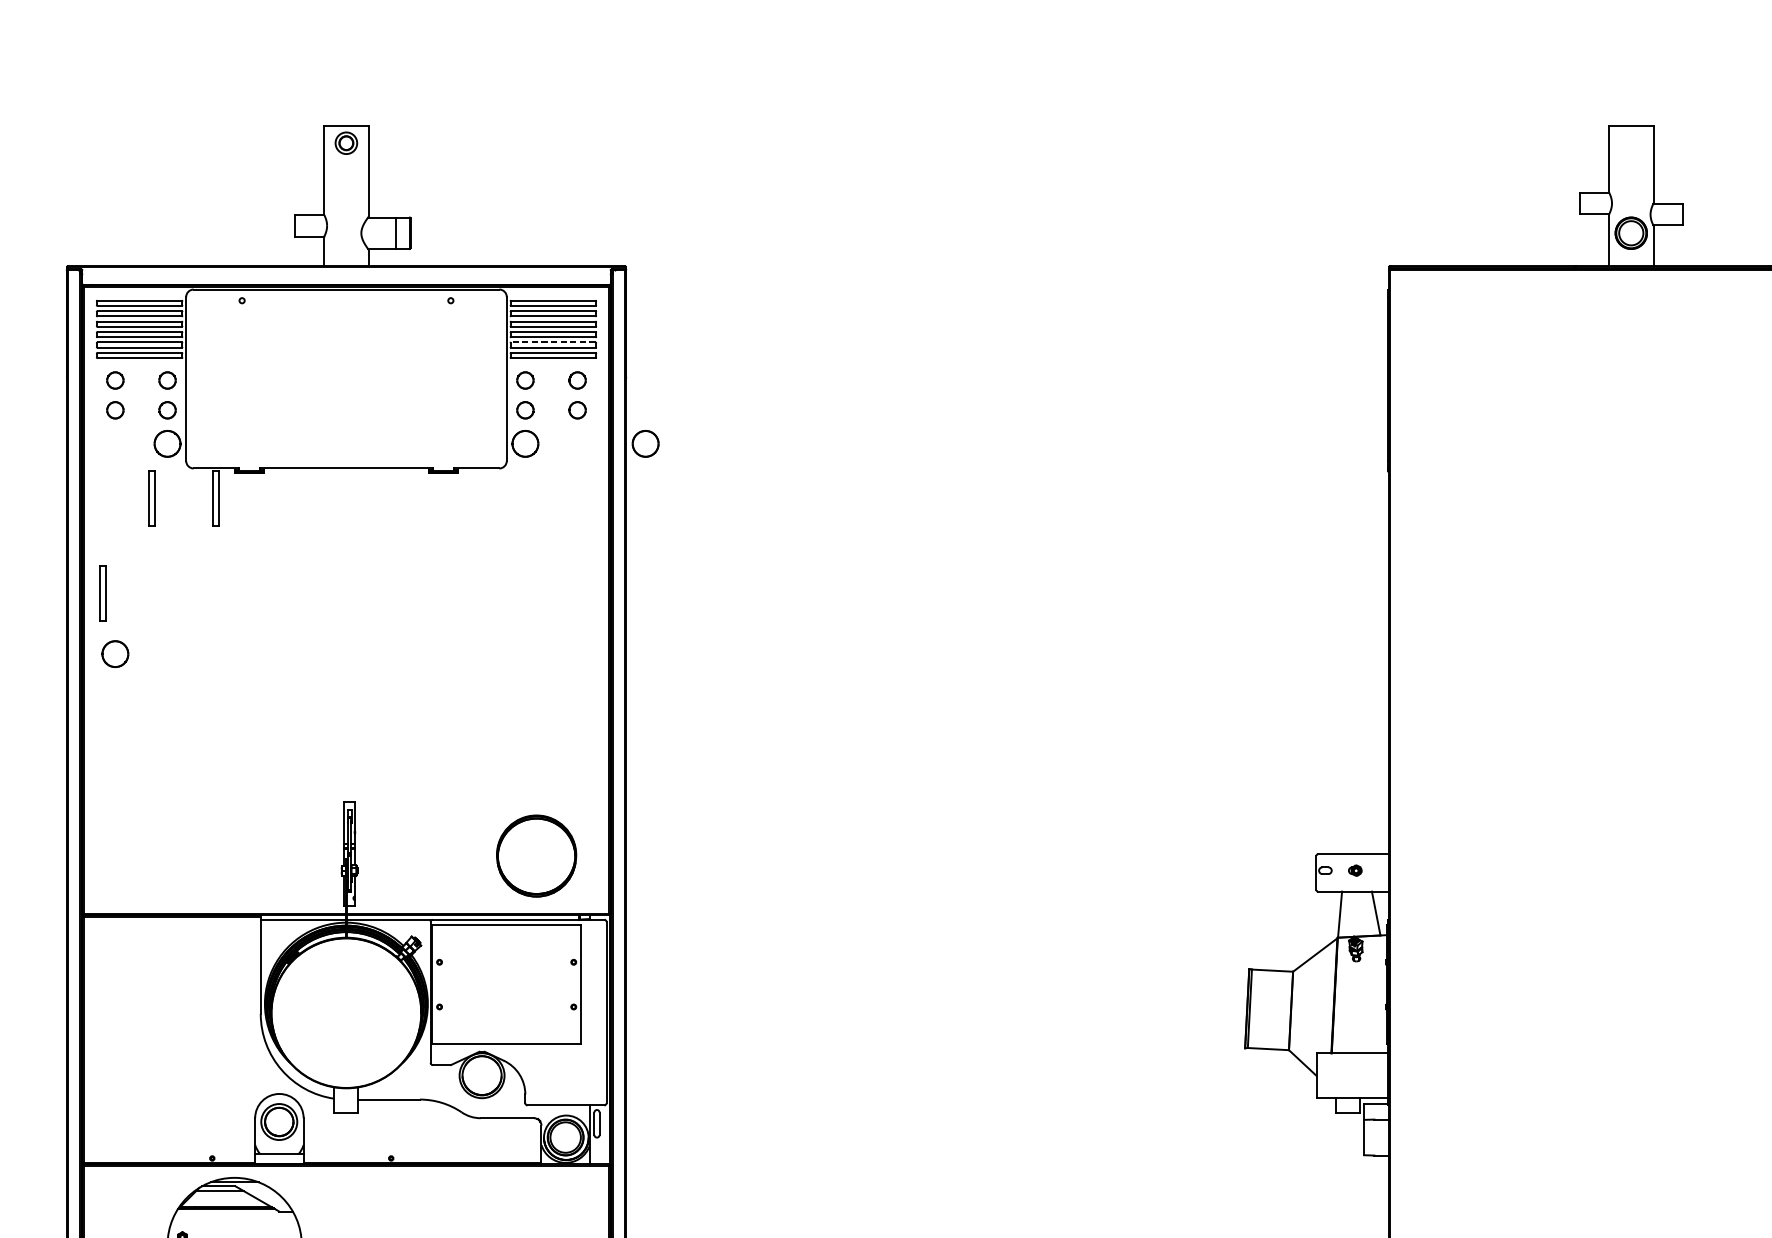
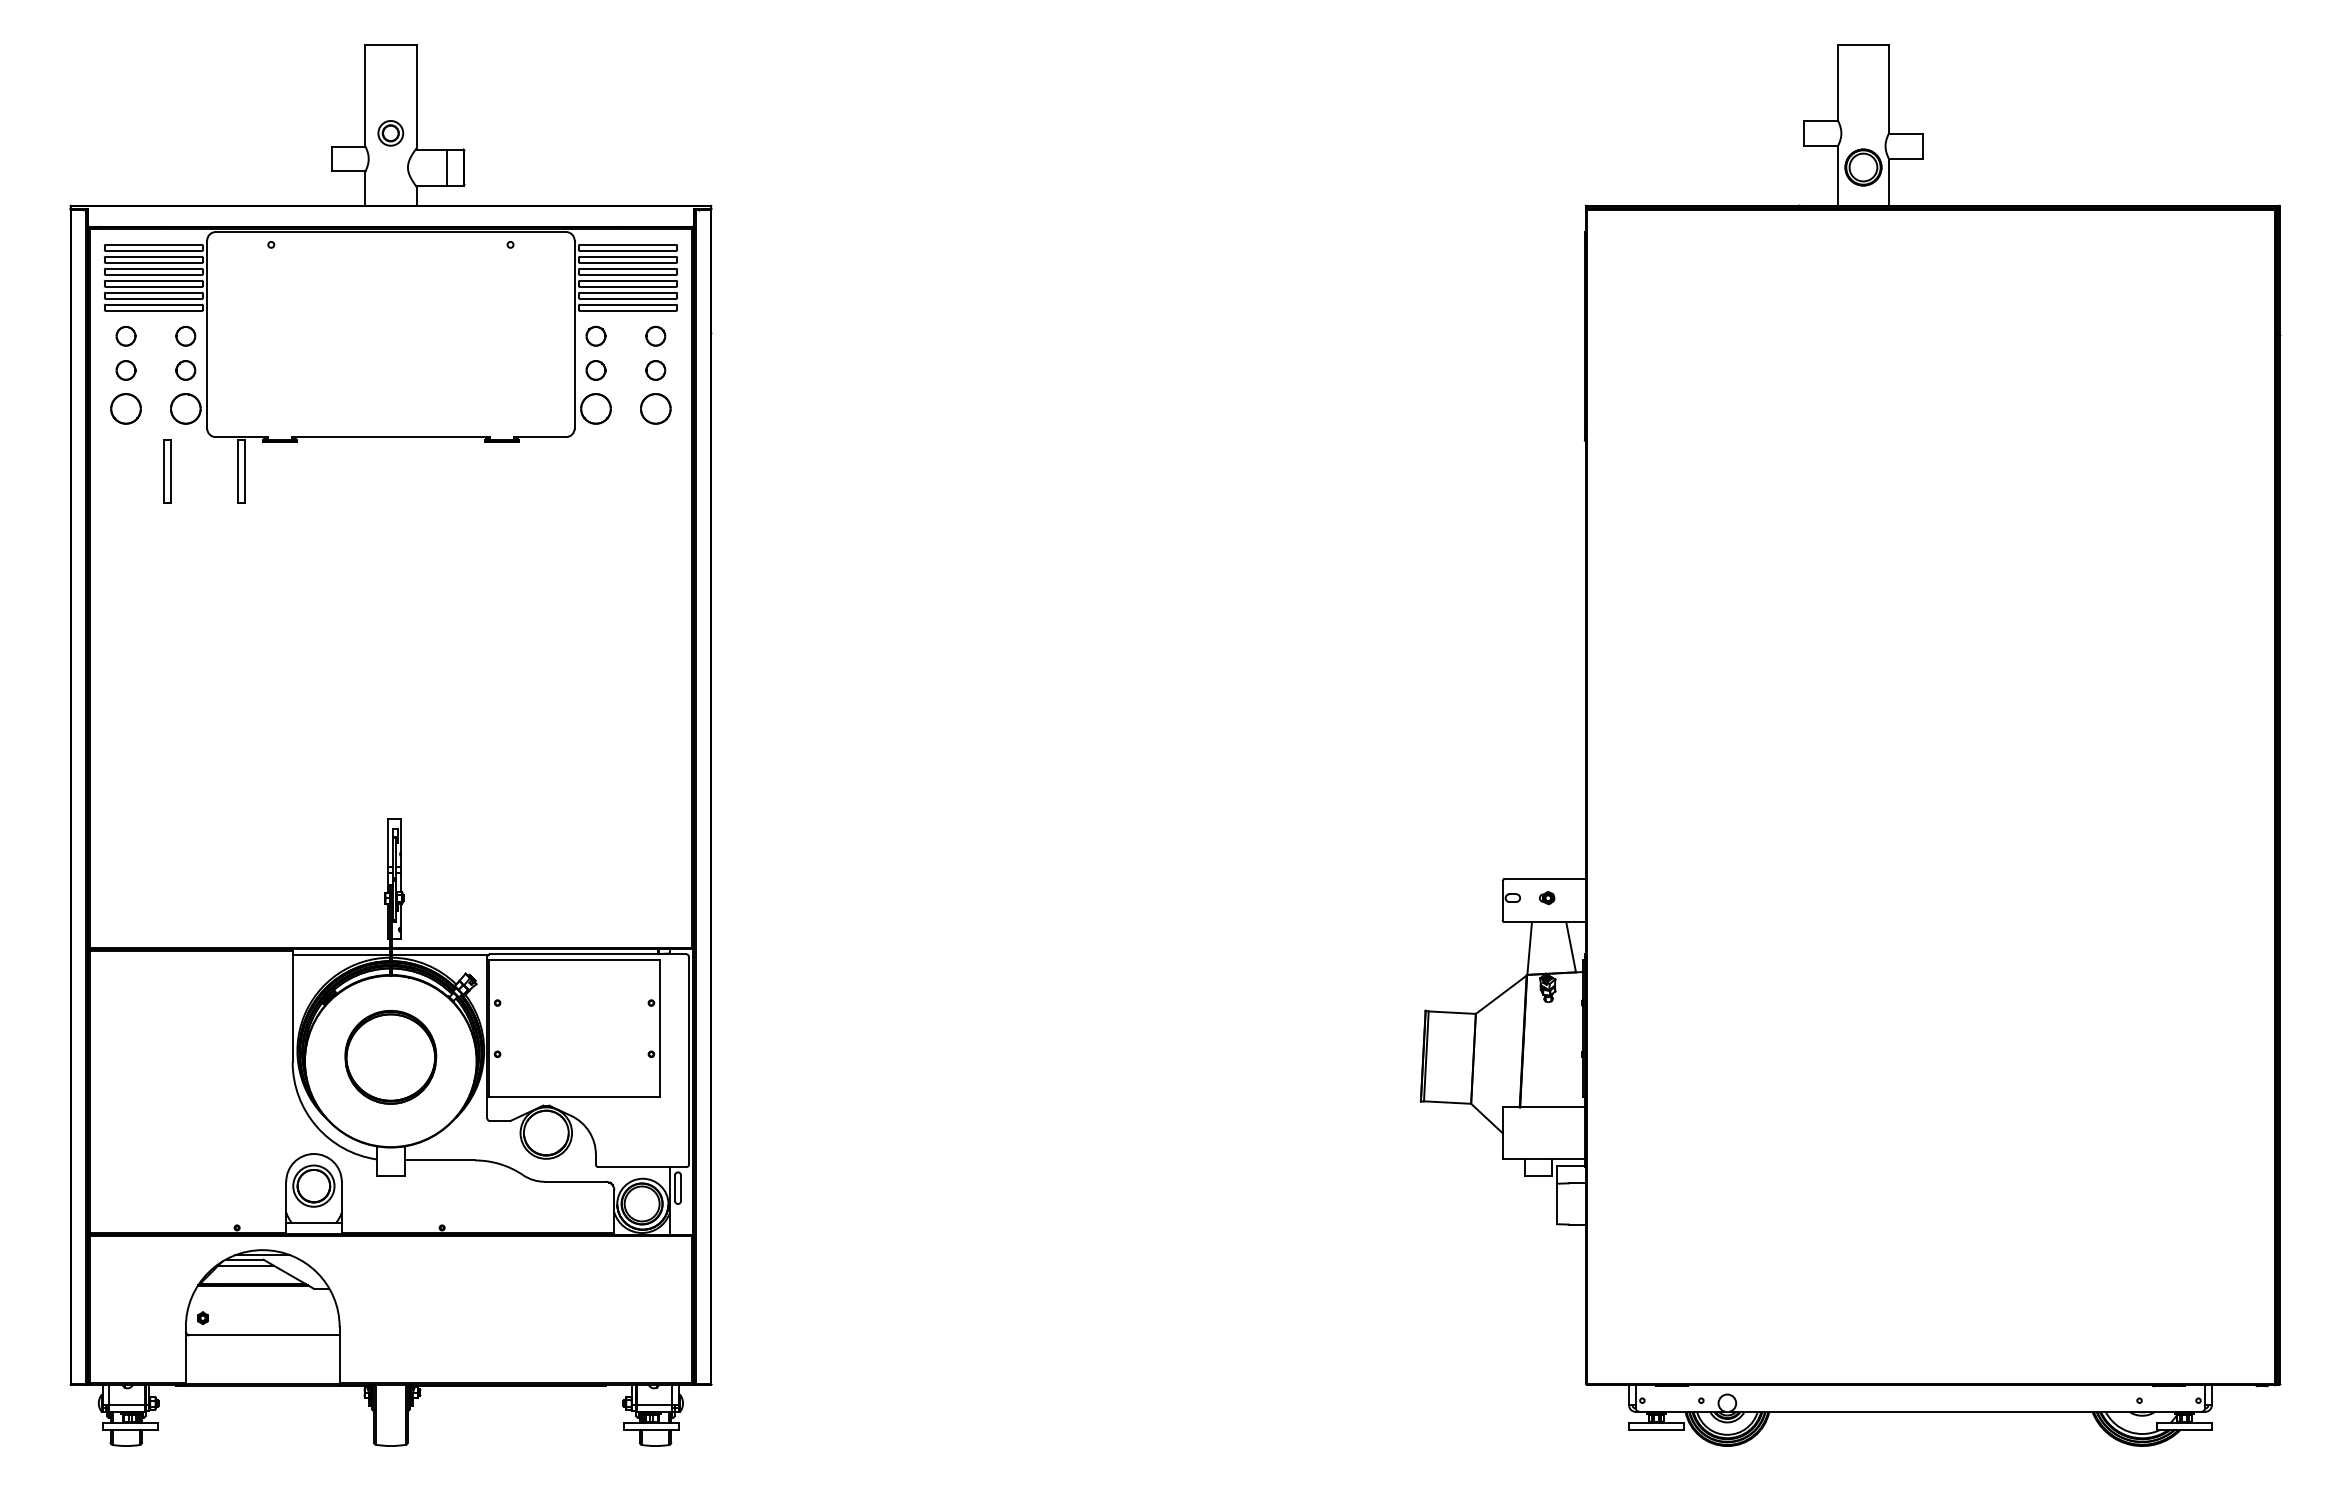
part: (346, 143) -> (390, 133), moved
line: (552, 342) -> (627, 292), dashed -> solid
part: (645, 443) -> (655, 408), moved
part: (102, 593) -> (111, 580), removed
part: (114, 653) -> (125, 408), moved
part: (536, 856) -> (390, 1057), moved

